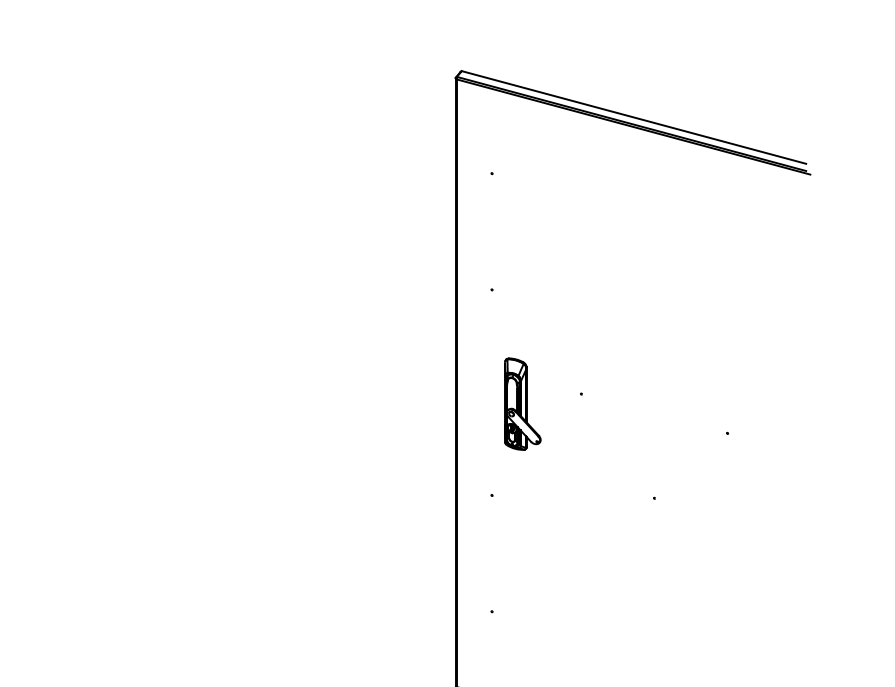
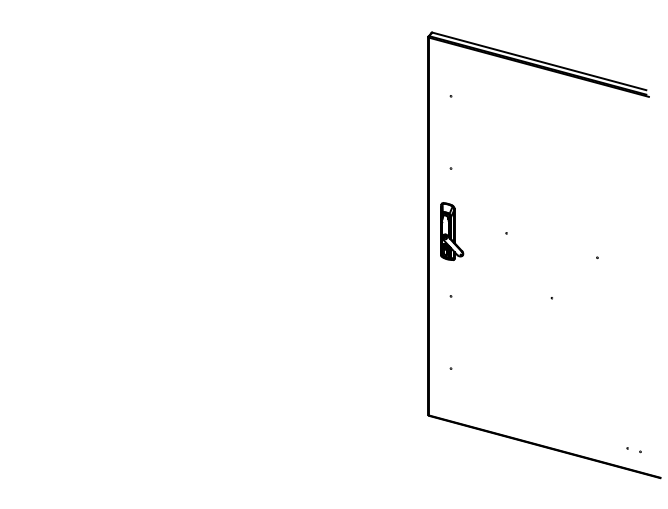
part: (523, 403) -> (452, 231), moved

